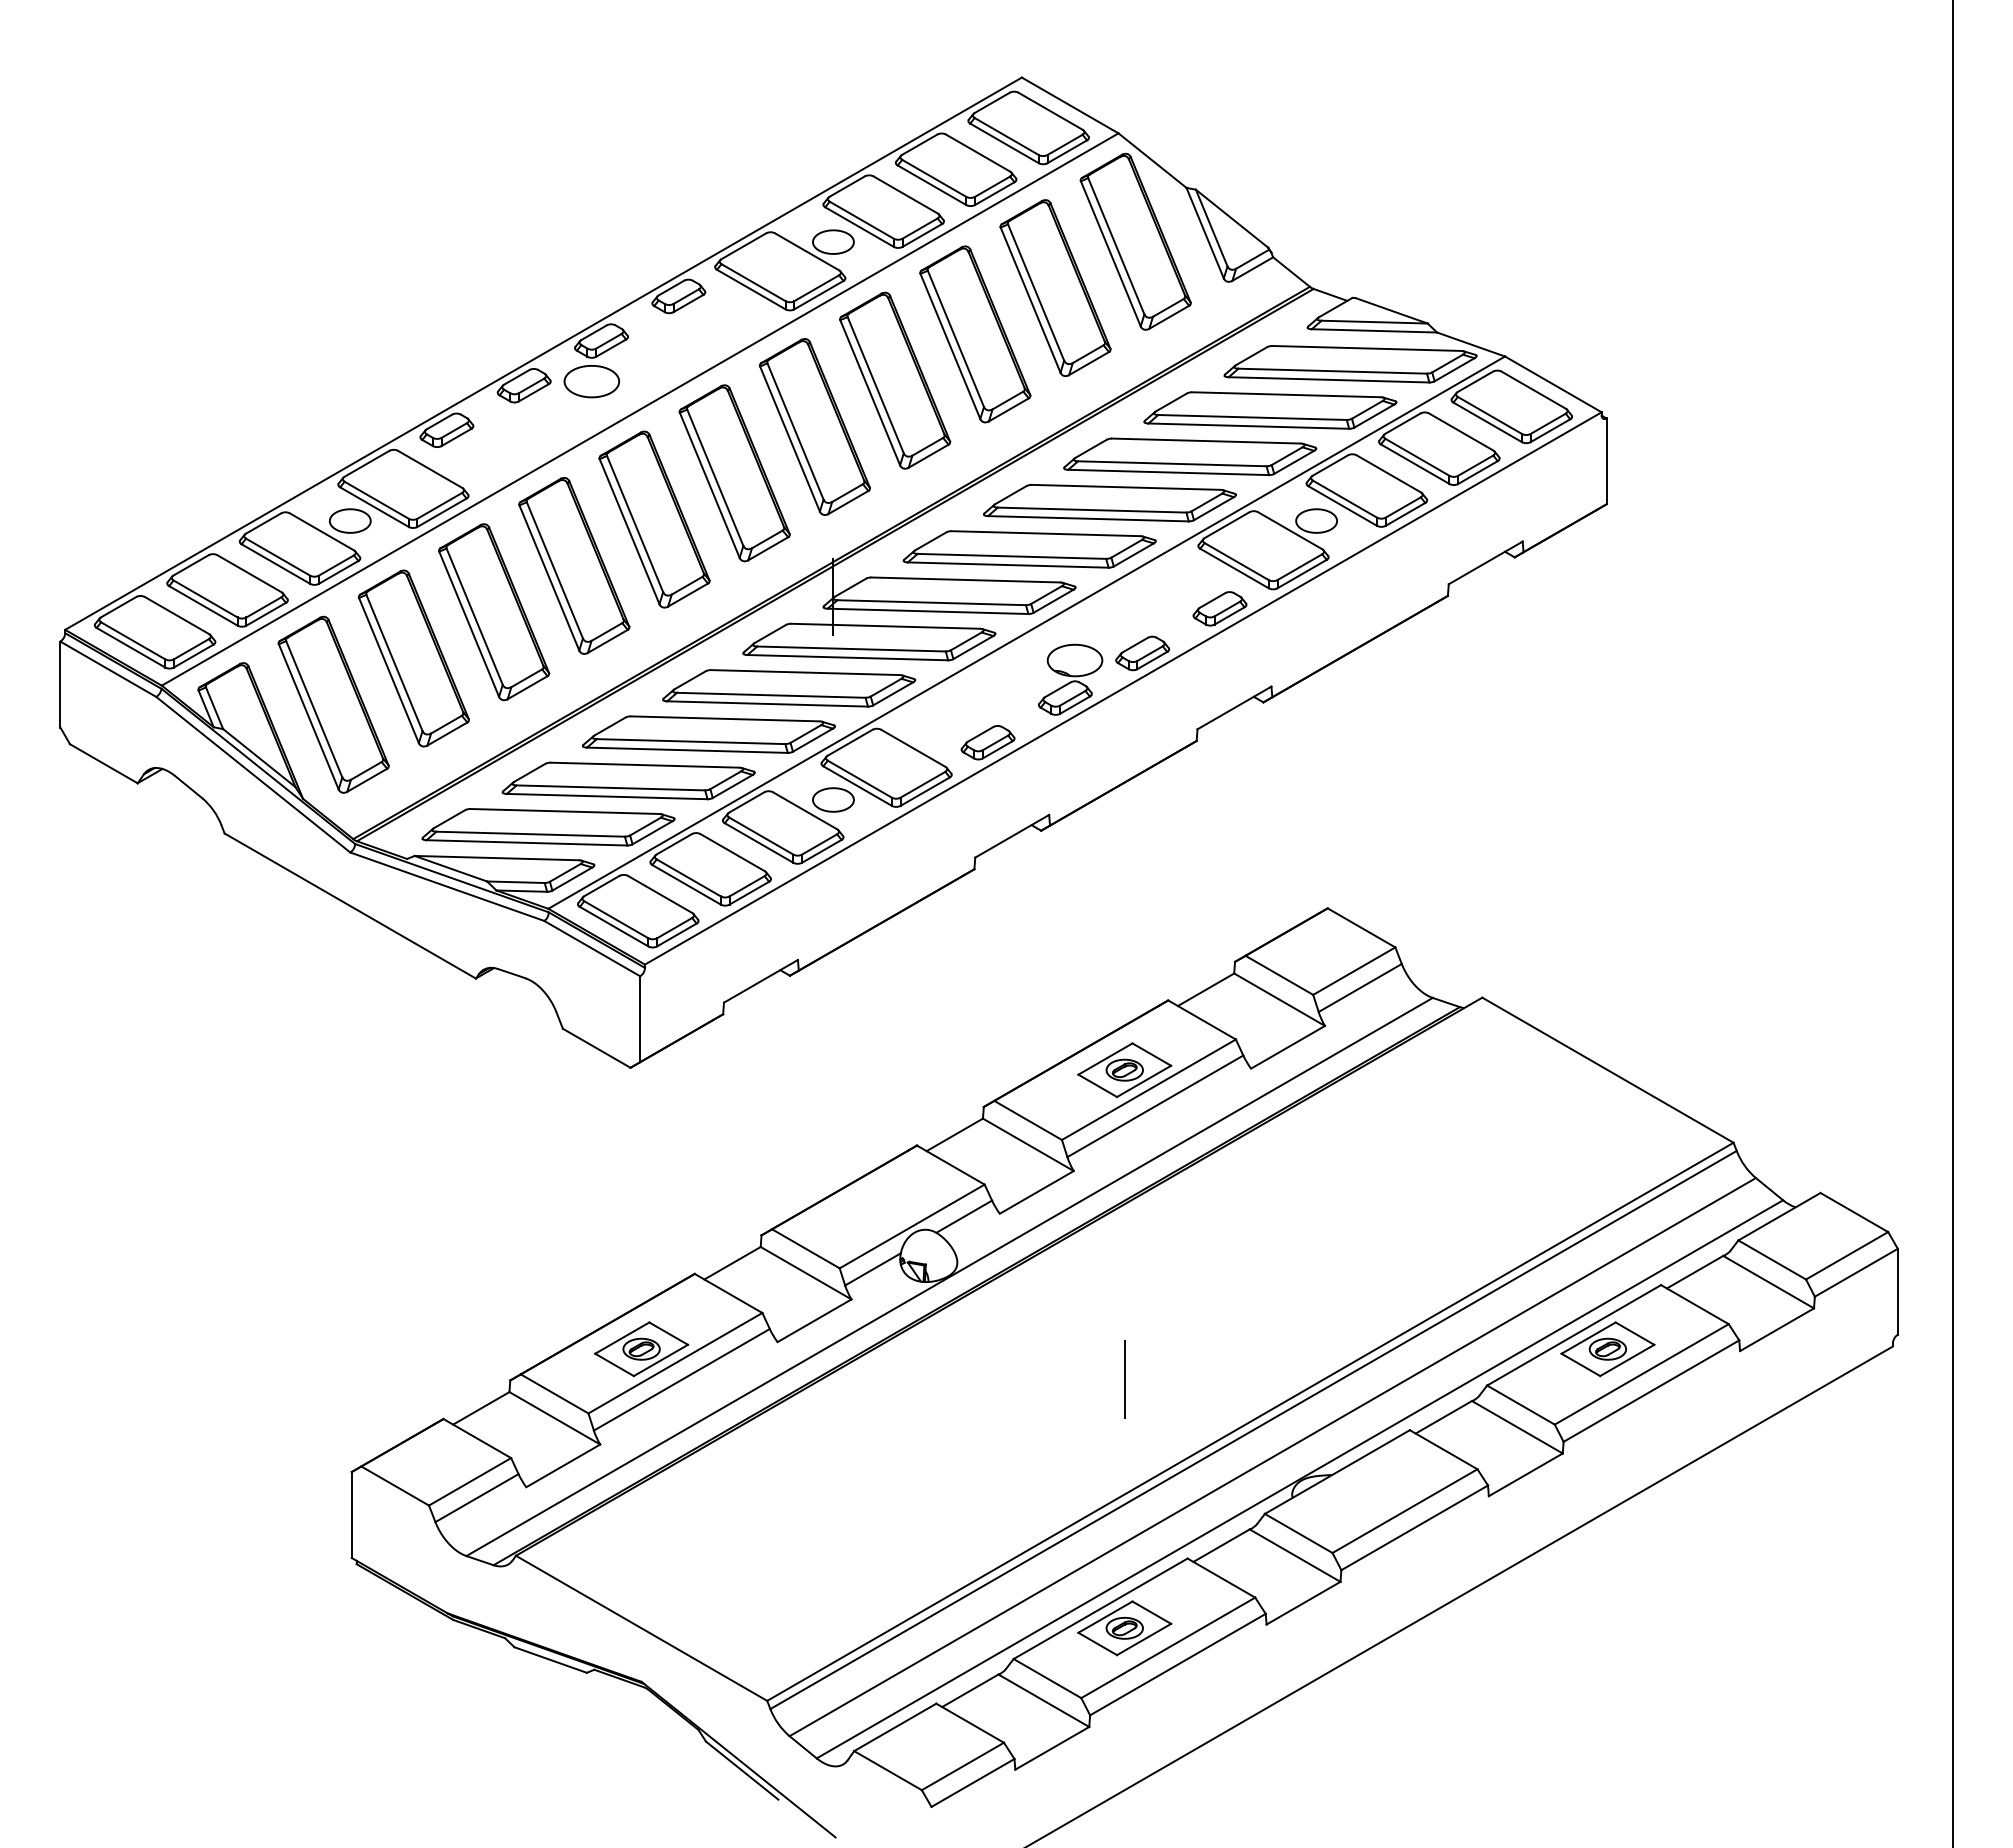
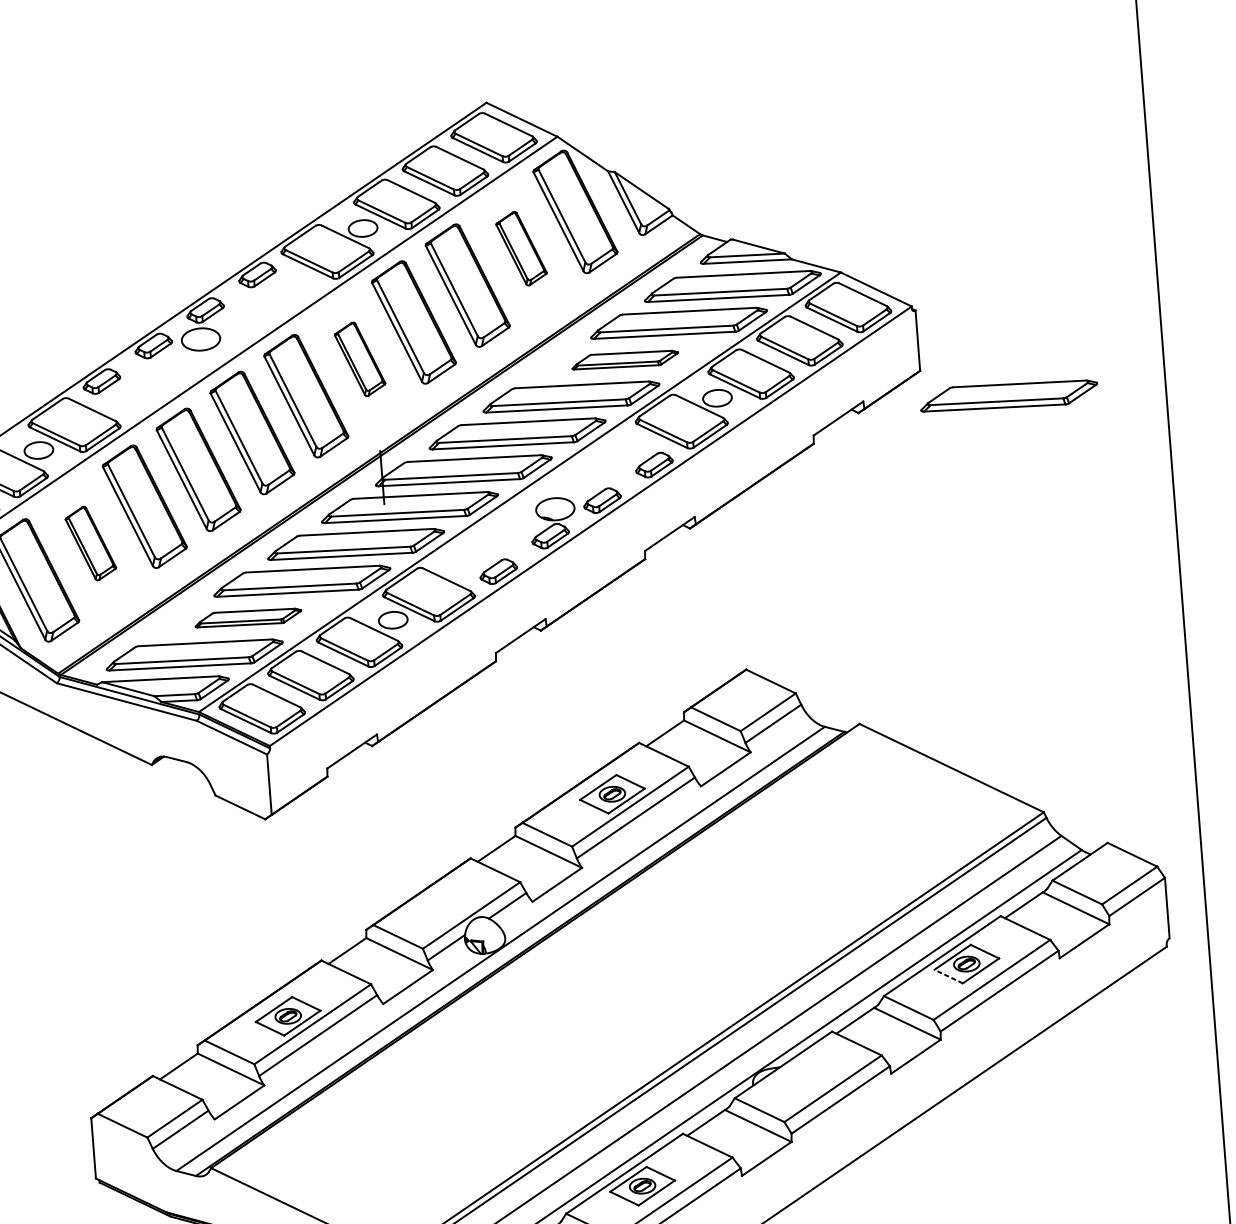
part: (1055, 287) -> (521, 248), size x0.6
part: (814, 426) -> (359, 359), size x0.6
part: (1190, 456) -> (625, 359), size x0.6
part: (1729, 549) -> (1008, 395), added
part: (413, 658) -> (90, 543), size x0.6
part: (628, 780) -> (248, 617), size x0.6
line: (1580, 1364) -> (948, 976), solid -> dashed
line: (1124, 1379) -> (628, 1011), removed

